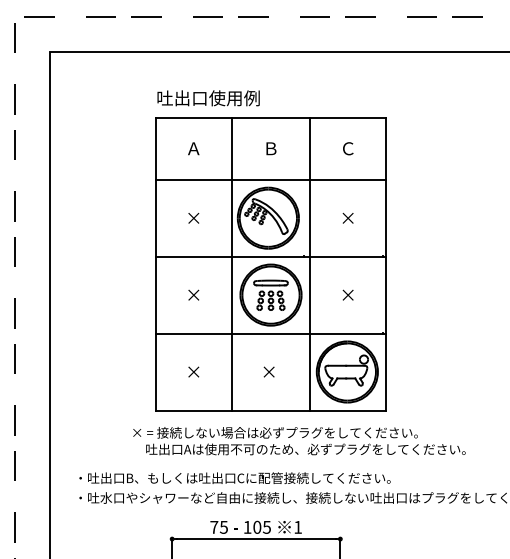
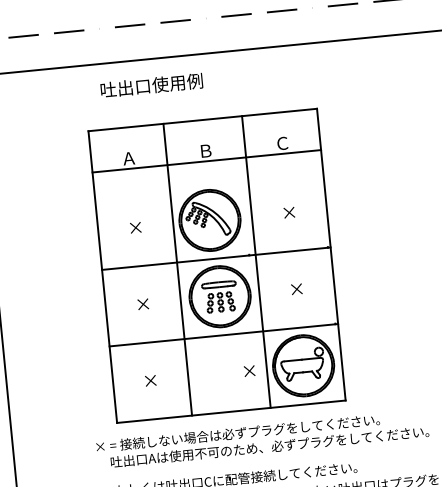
text: (208, 98) -> (151, 85), moved
line: (270, 180) -> (206, 161), moved
text: (268, 371) -> (248, 370), moved

